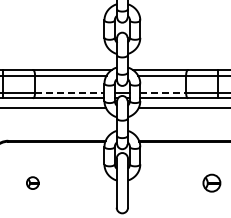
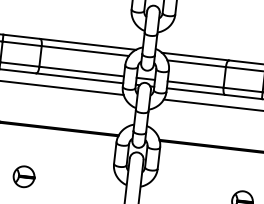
line: (69, 92) -> (81, 71), dashed -> solid
line: (163, 92) -> (196, 84), dashed -> solid
part: (32, 182) -> (23, 175), size x1.43

